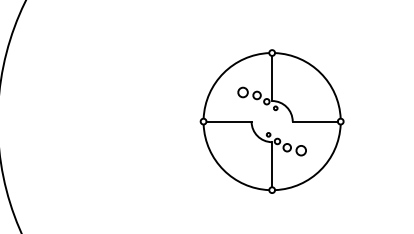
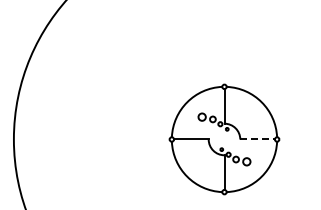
line: (316, 121) -> (258, 139), solid -> dashed

